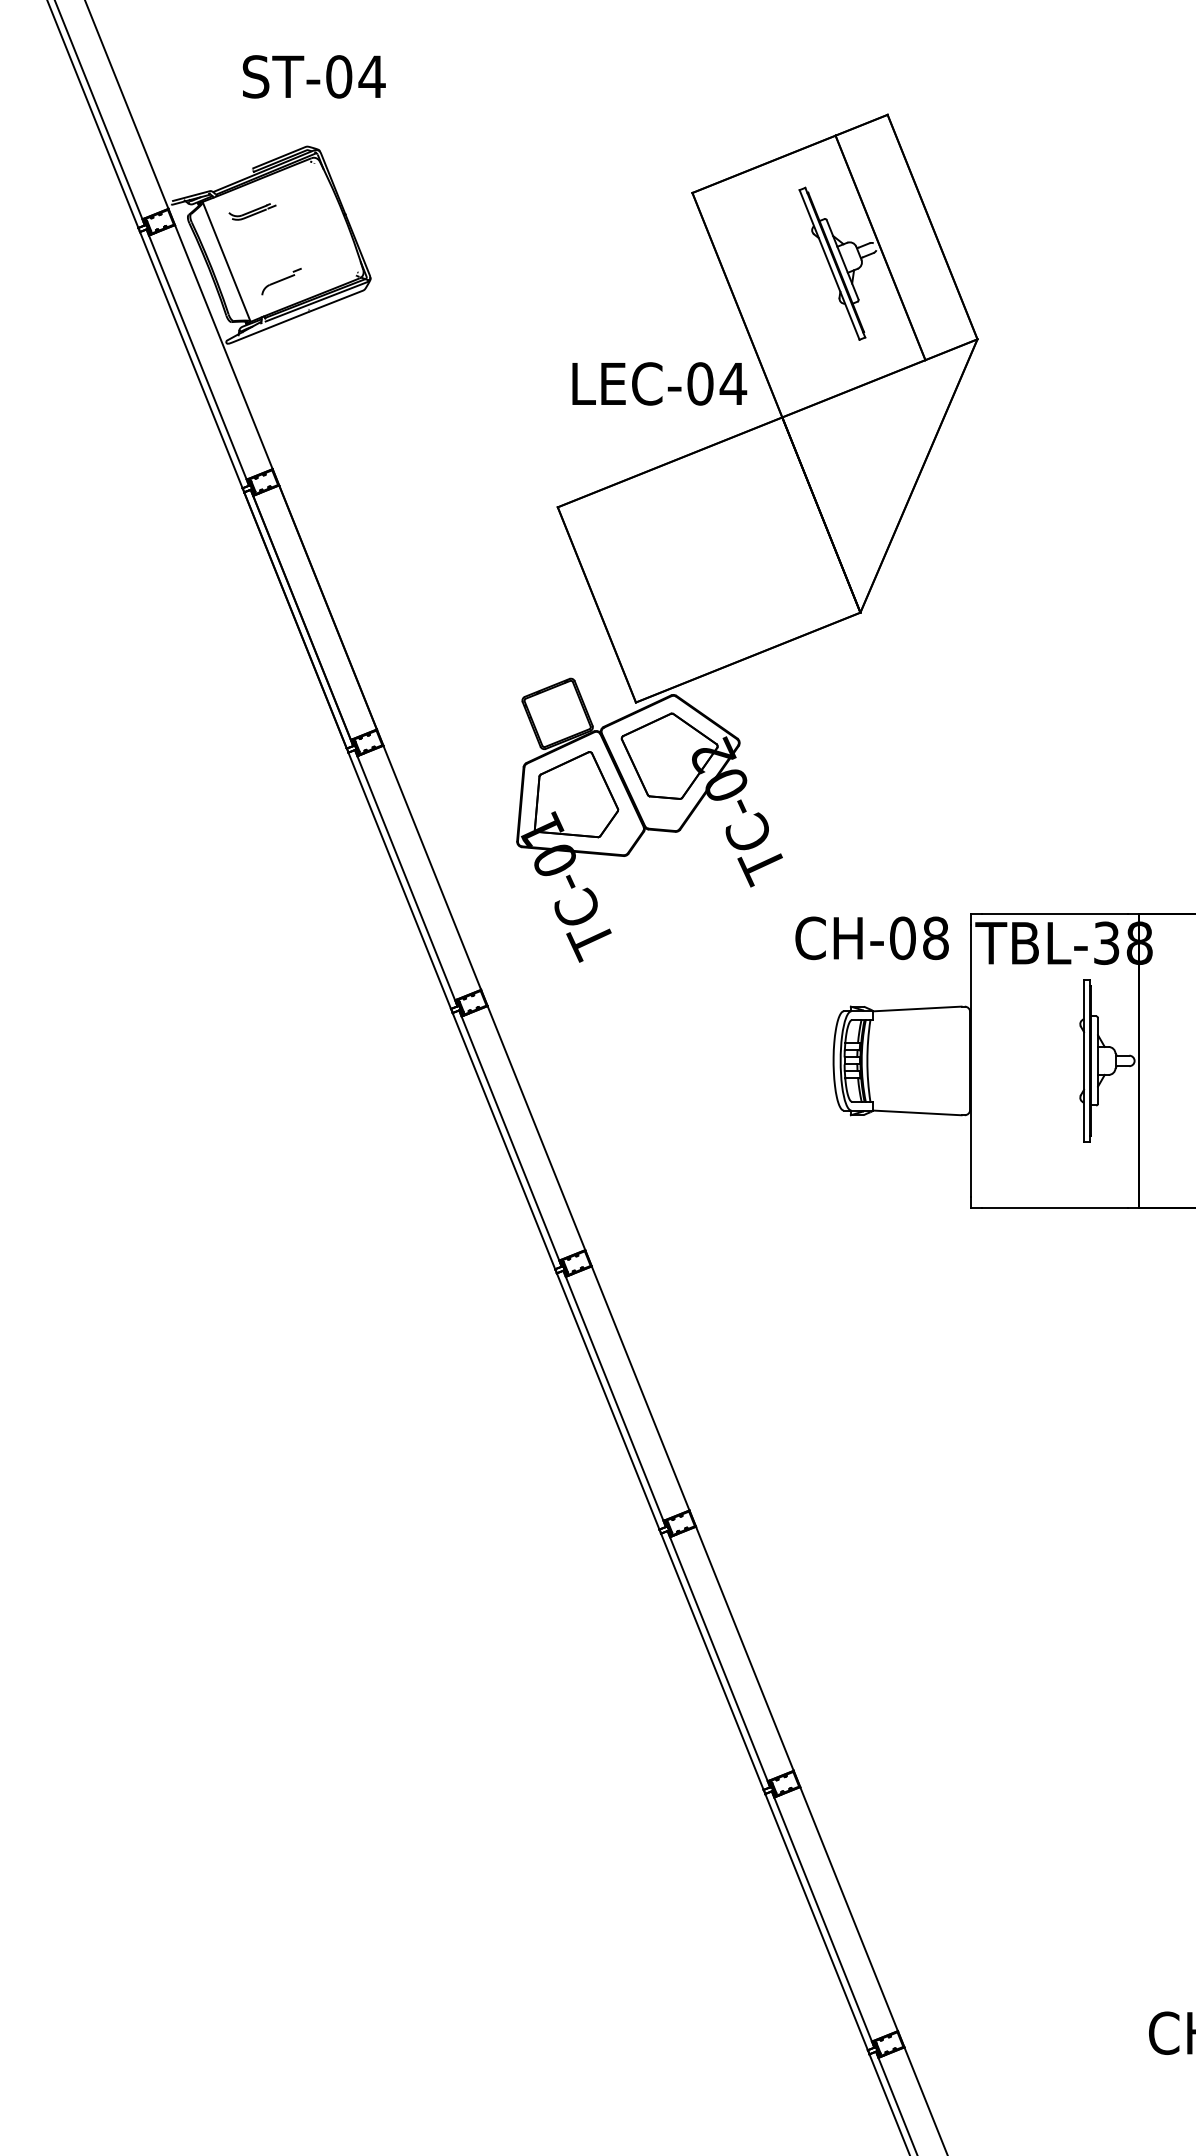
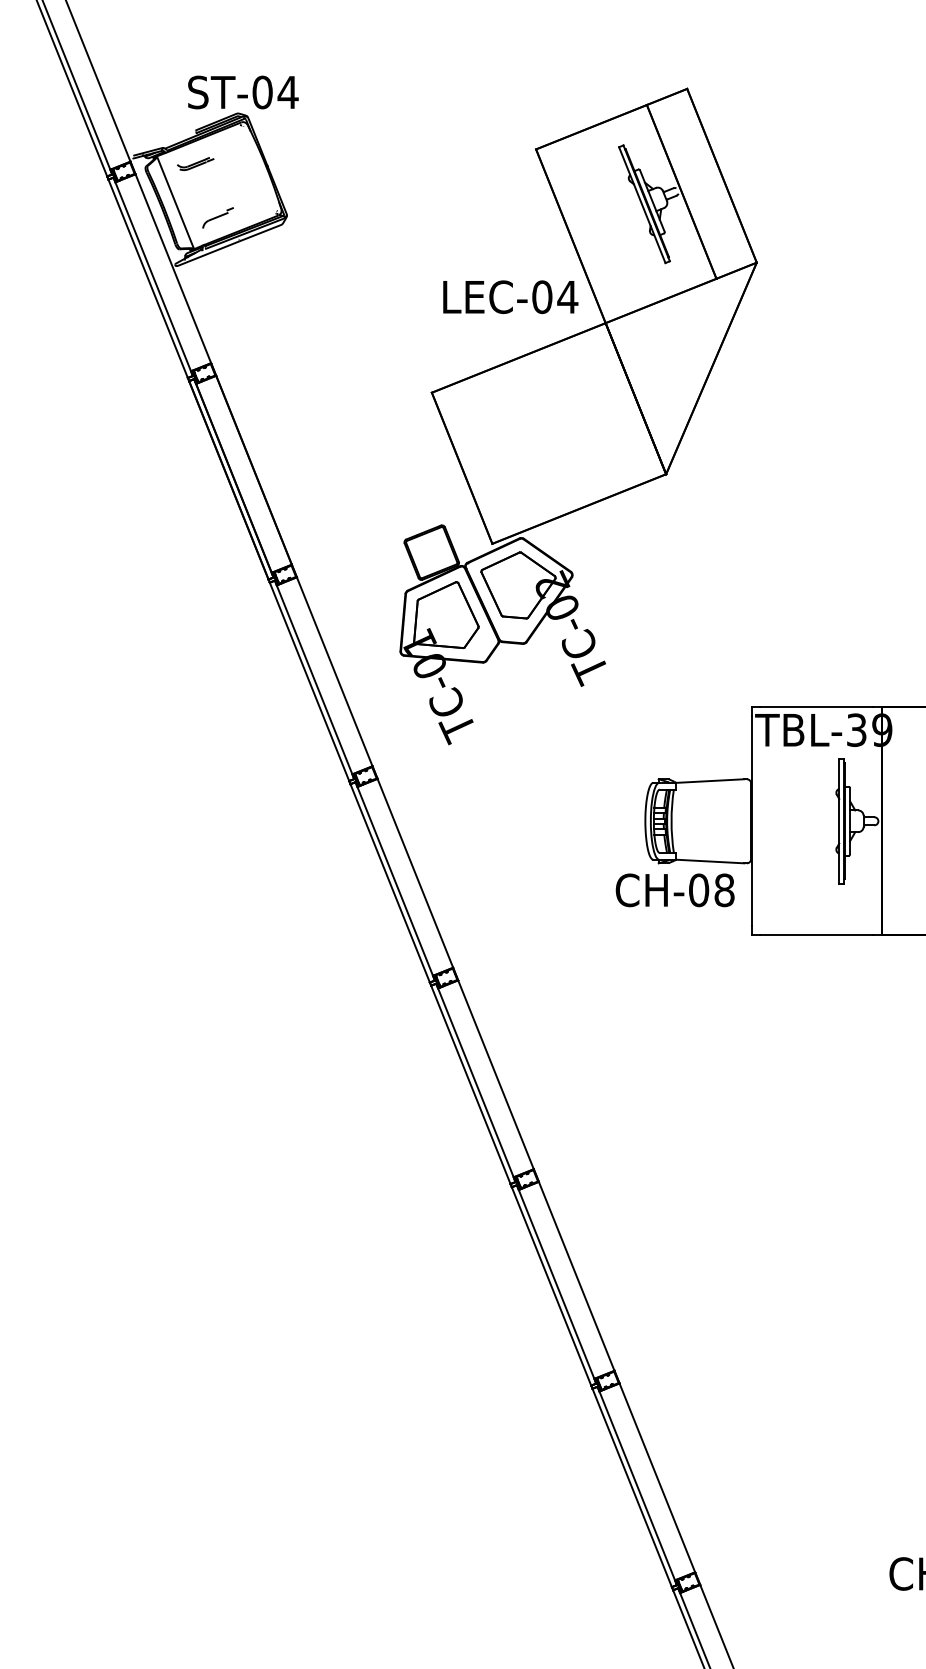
text: (314, 76) -> (243, 92), moved
text: (871, 938) -> (674, 890), moved
text: (1139, 942) -> (882, 729), TBL-38 -> TBL-39

